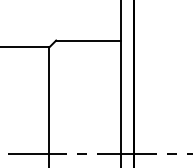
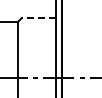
line: (88, 41) -> (38, 18), solid -> dashed

